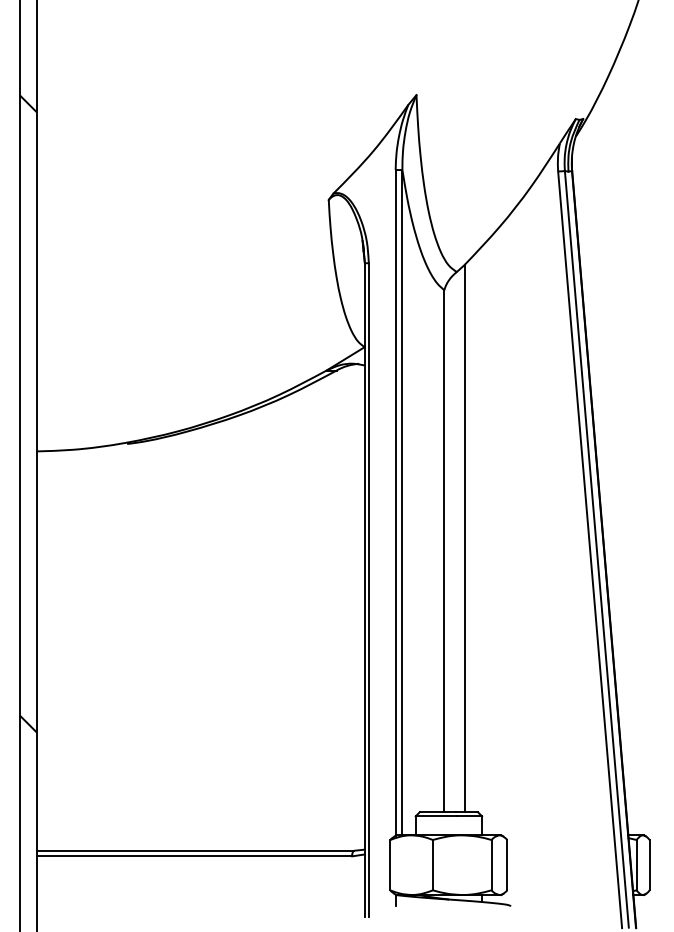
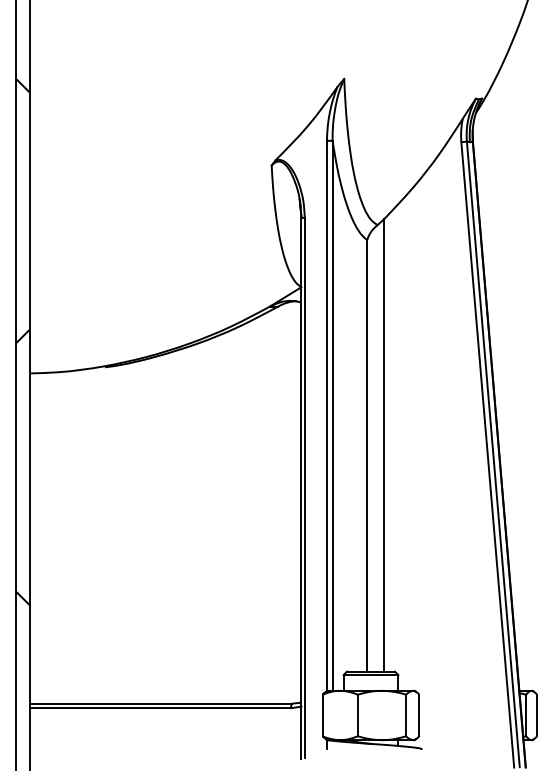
hatch: (28, 405) -> (23, 335), added

